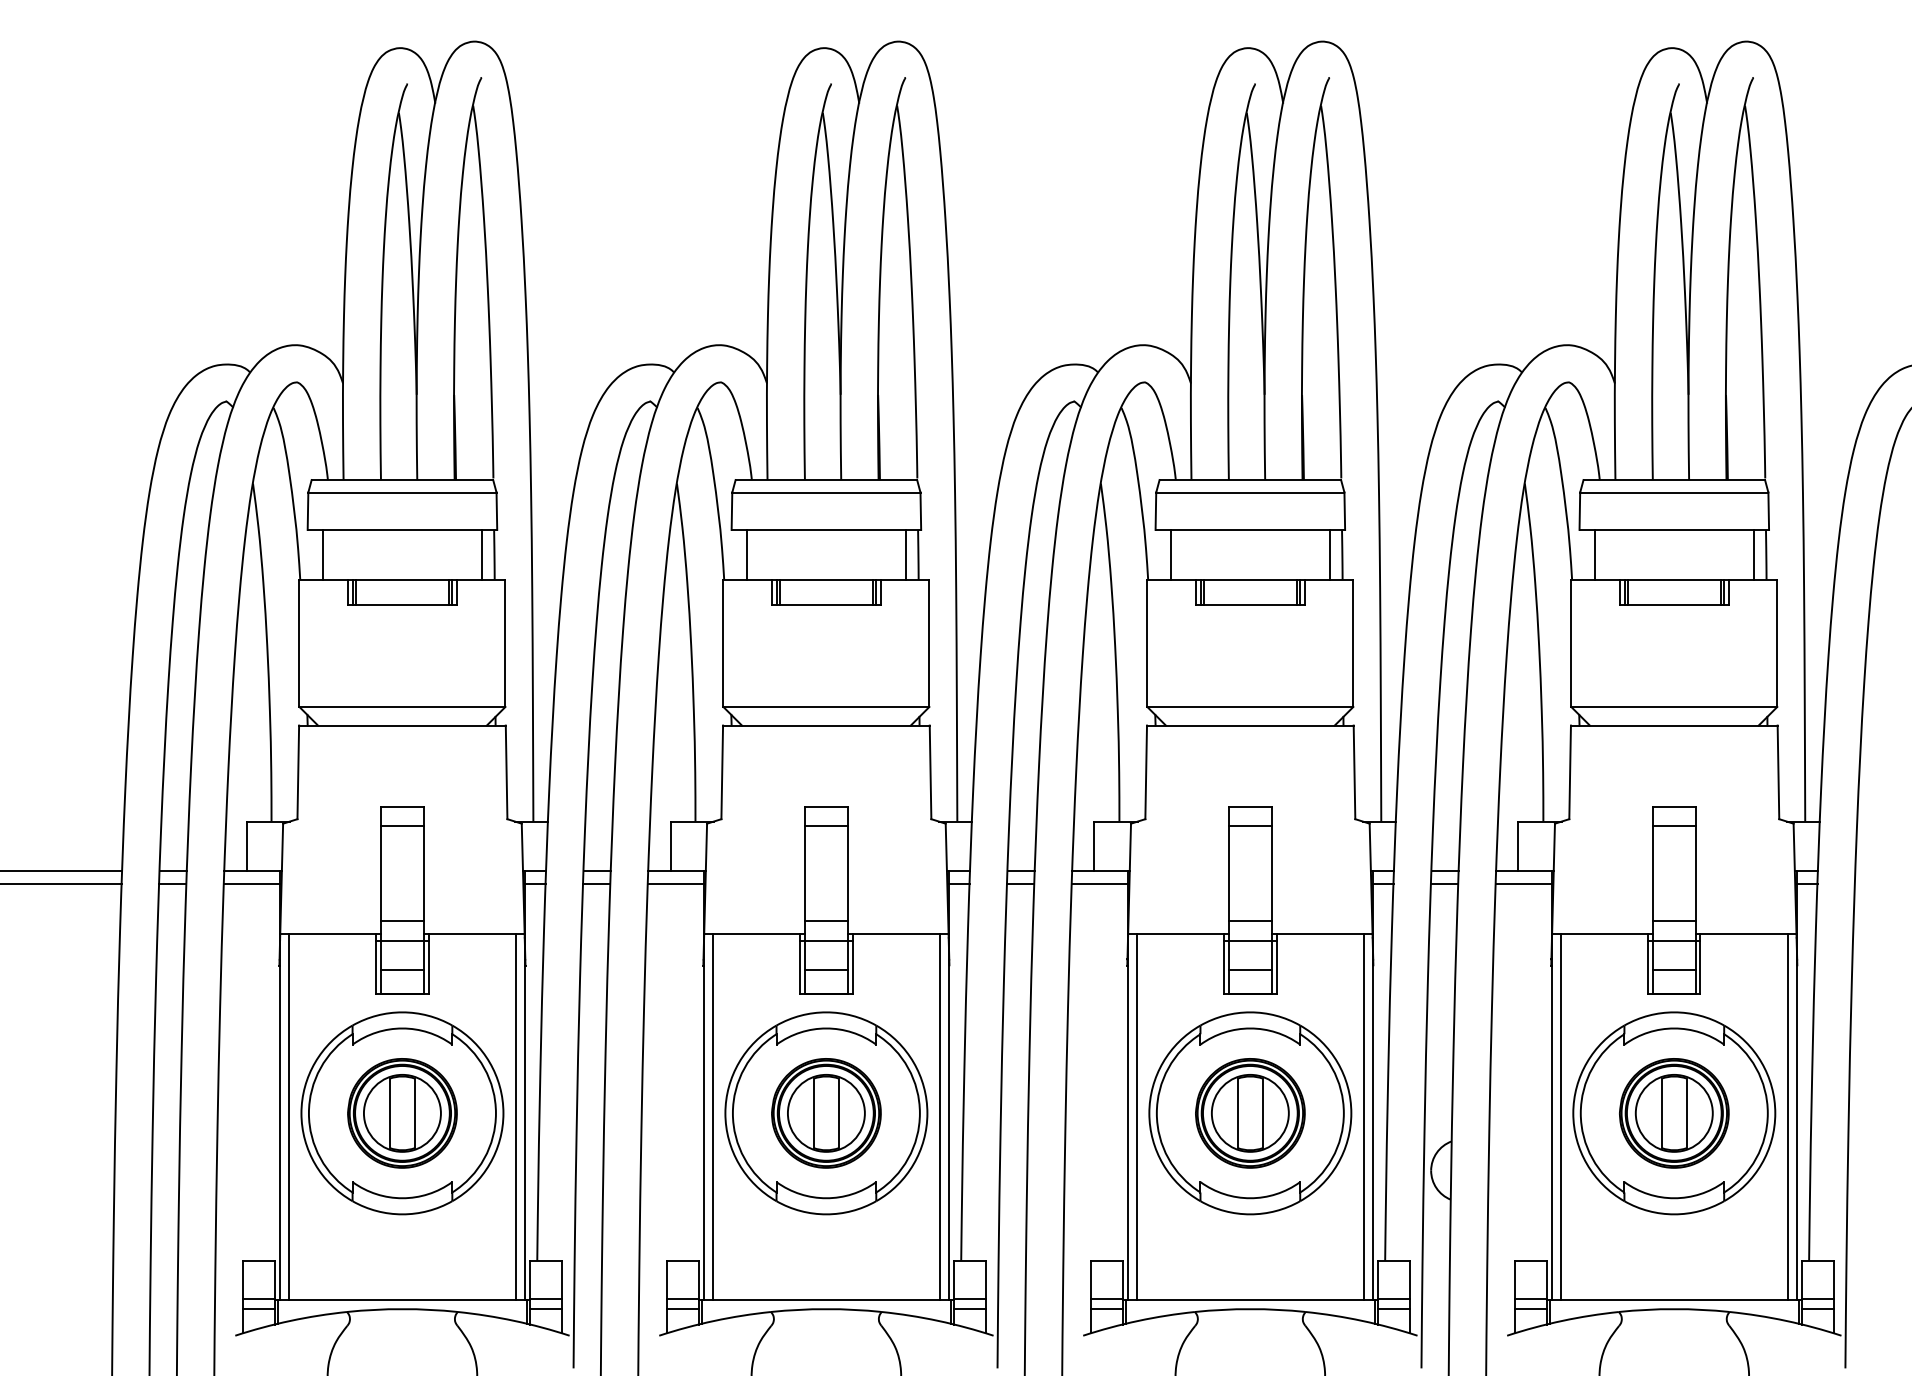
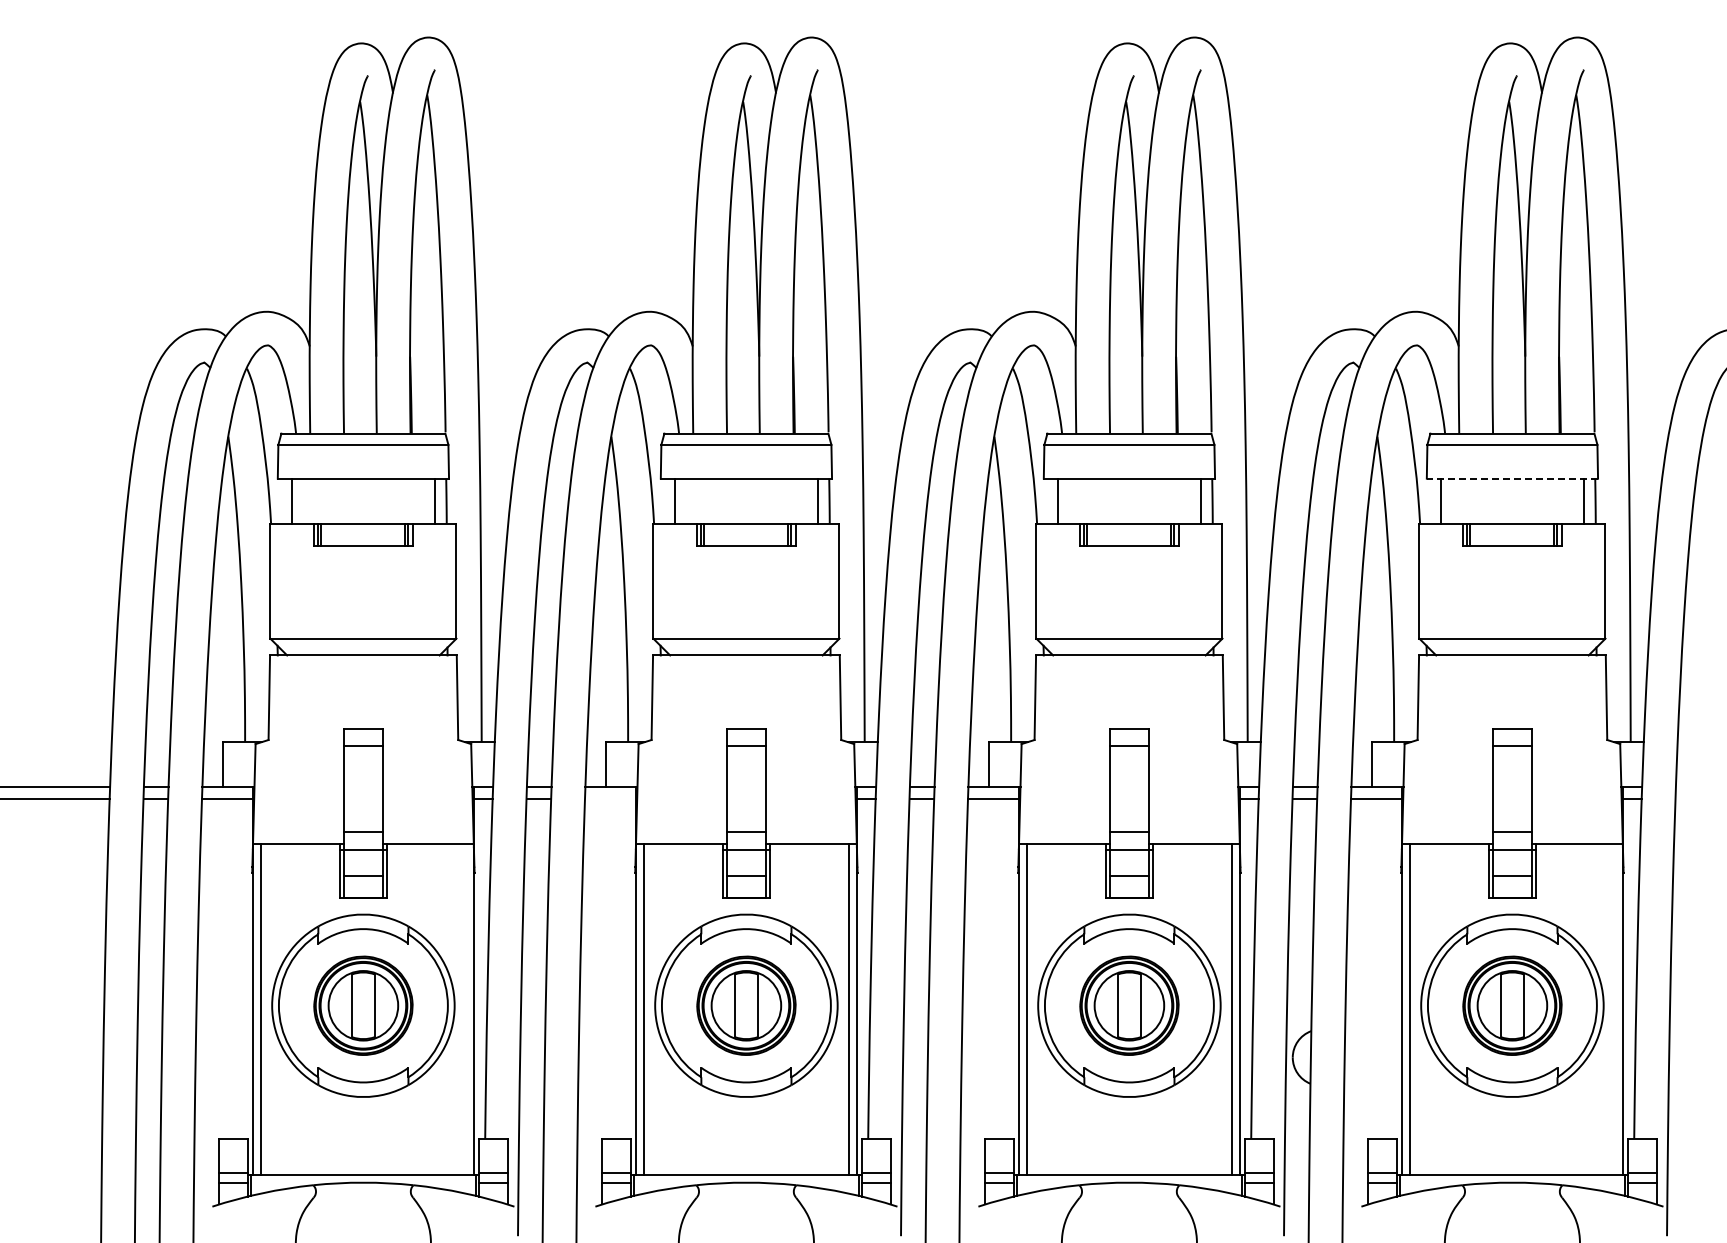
line: (1674, 529) -> (1512, 478), solid -> dashed
line: (675, 883) -> (610, 798), removed
line: (515, 1116) -> (465, 1008), removed
line: (1787, 1116) -> (1614, 1008), removed

